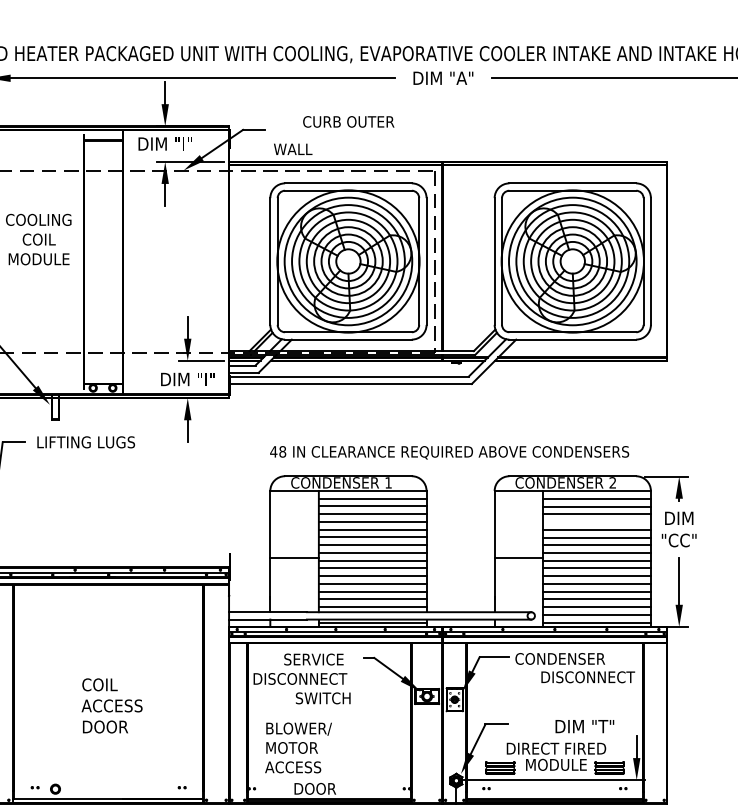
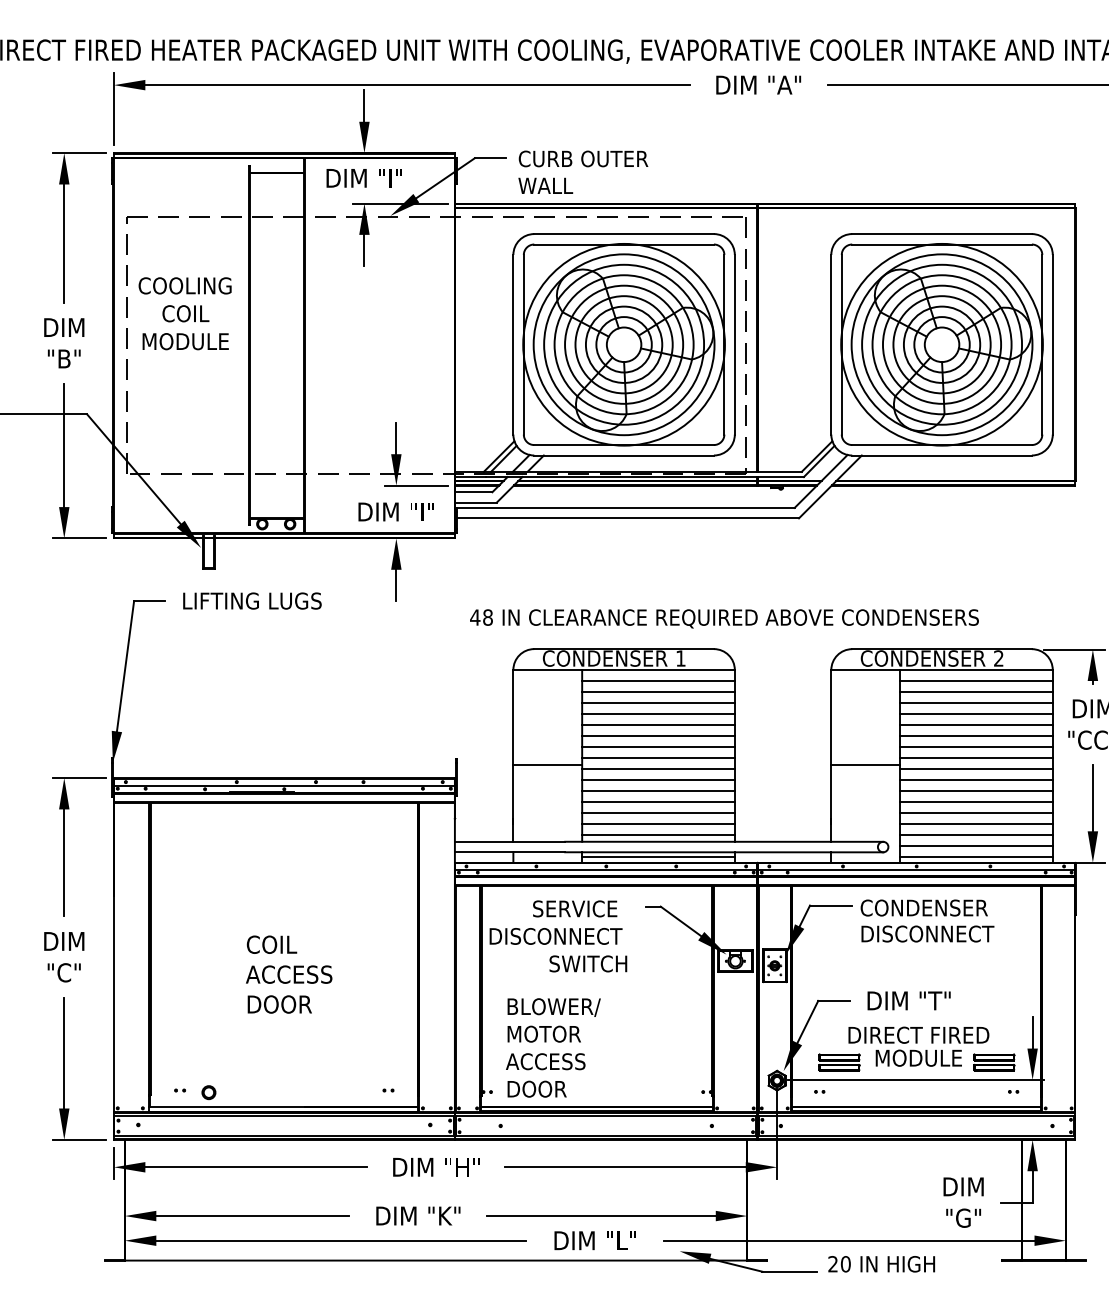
text: (348, 121) -> (583, 158), moved
text: (449, 452) -> (724, 618), moved
line: (597, 521) -> (976, 713), added
text: (587, 676) -> (927, 933), moved
text: (584, 726) -> (908, 1000), moved
text: (314, 788) -> (536, 1088), moved

